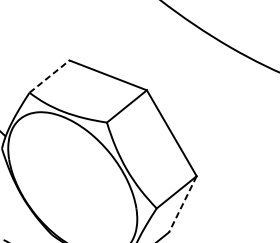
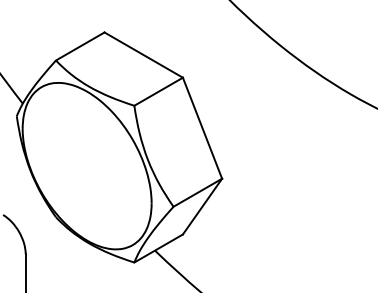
line: (49, 76) -> (80, 46), dashed -> solid
line: (183, 205) -> (202, 207), dashed -> solid

